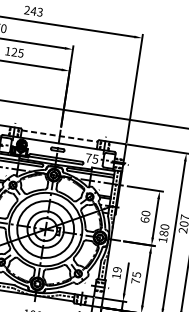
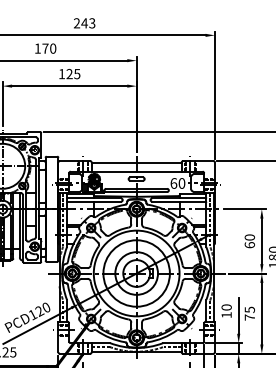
line: (60, 136) -> (137, 163), dashed -> solid
text: (91, 158) -> (177, 183), 75 -> 60
text: (117, 269) -> (226, 307), 19 -> 10

